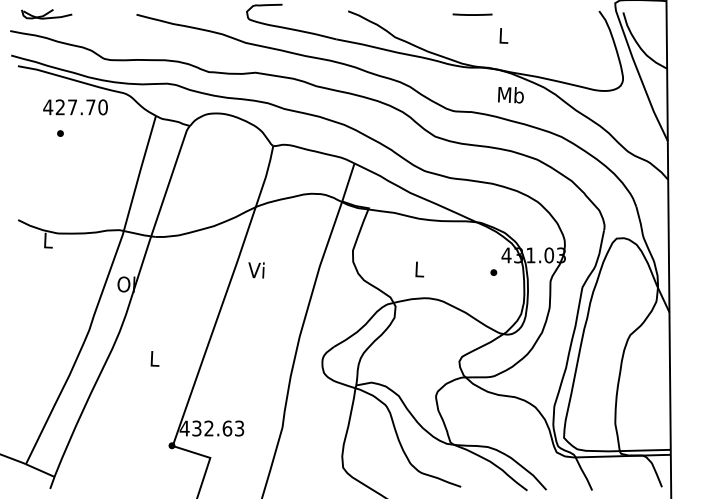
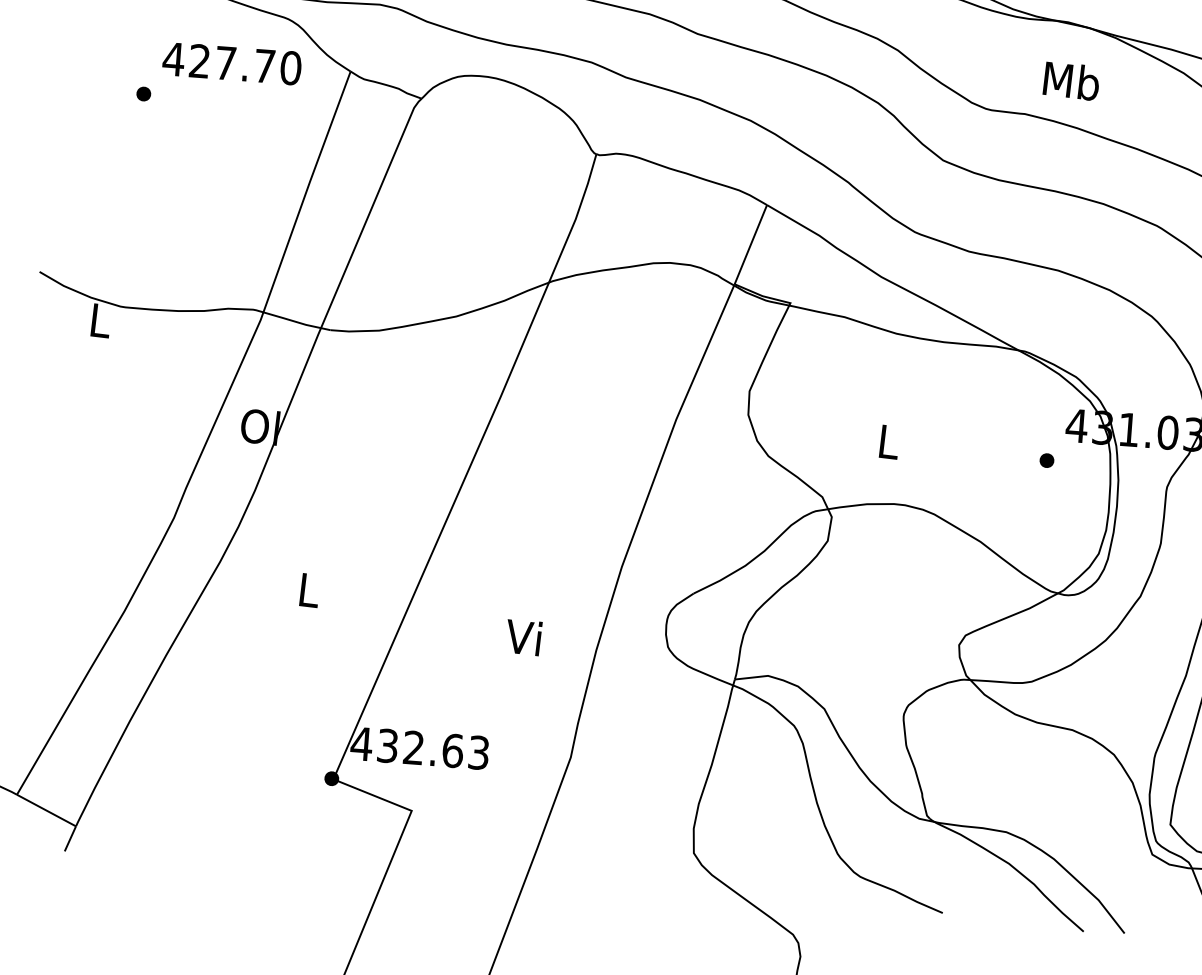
text: (510, 95) -> (1070, 81), moved
text: (75, 107) -> (231, 63), moved
text: (256, 270) -> (523, 637), moved

